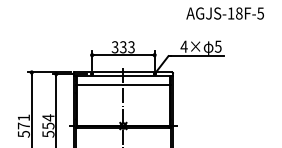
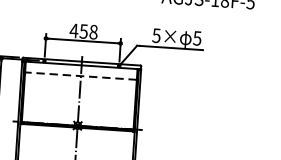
text: (183, 46) -> (155, 35), 4× -> 5×
text: (122, 47) -> (82, 31), 333 -> 458
line: (123, 84) -> (81, 76), solid -> dashed

